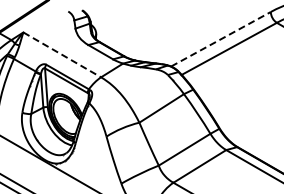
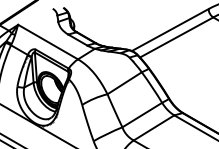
line: (221, 39) -> (170, 30), dashed -> solid
line: (62, 54) -> (48, 41), dashed -> solid

